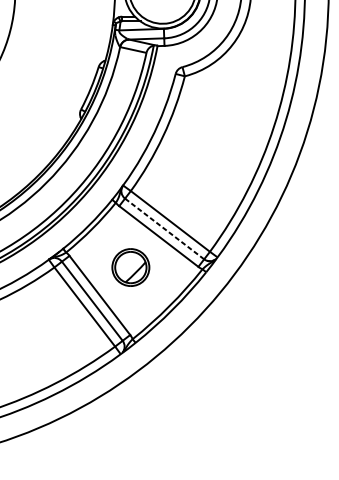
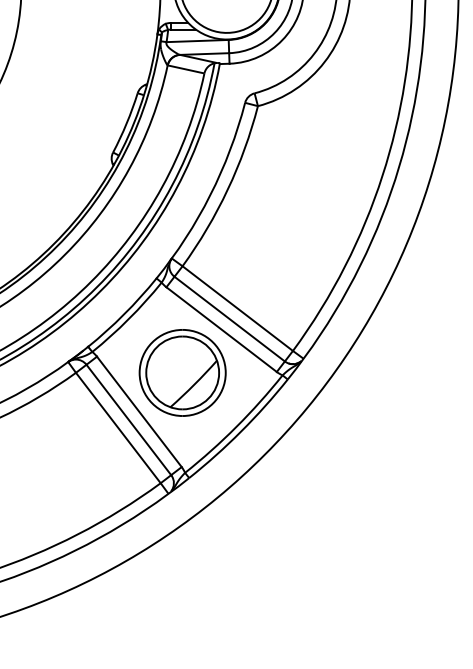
line: (164, 229) -> (229, 319), dashed -> solid
part: (130, 267) -> (182, 372), size x1.67

